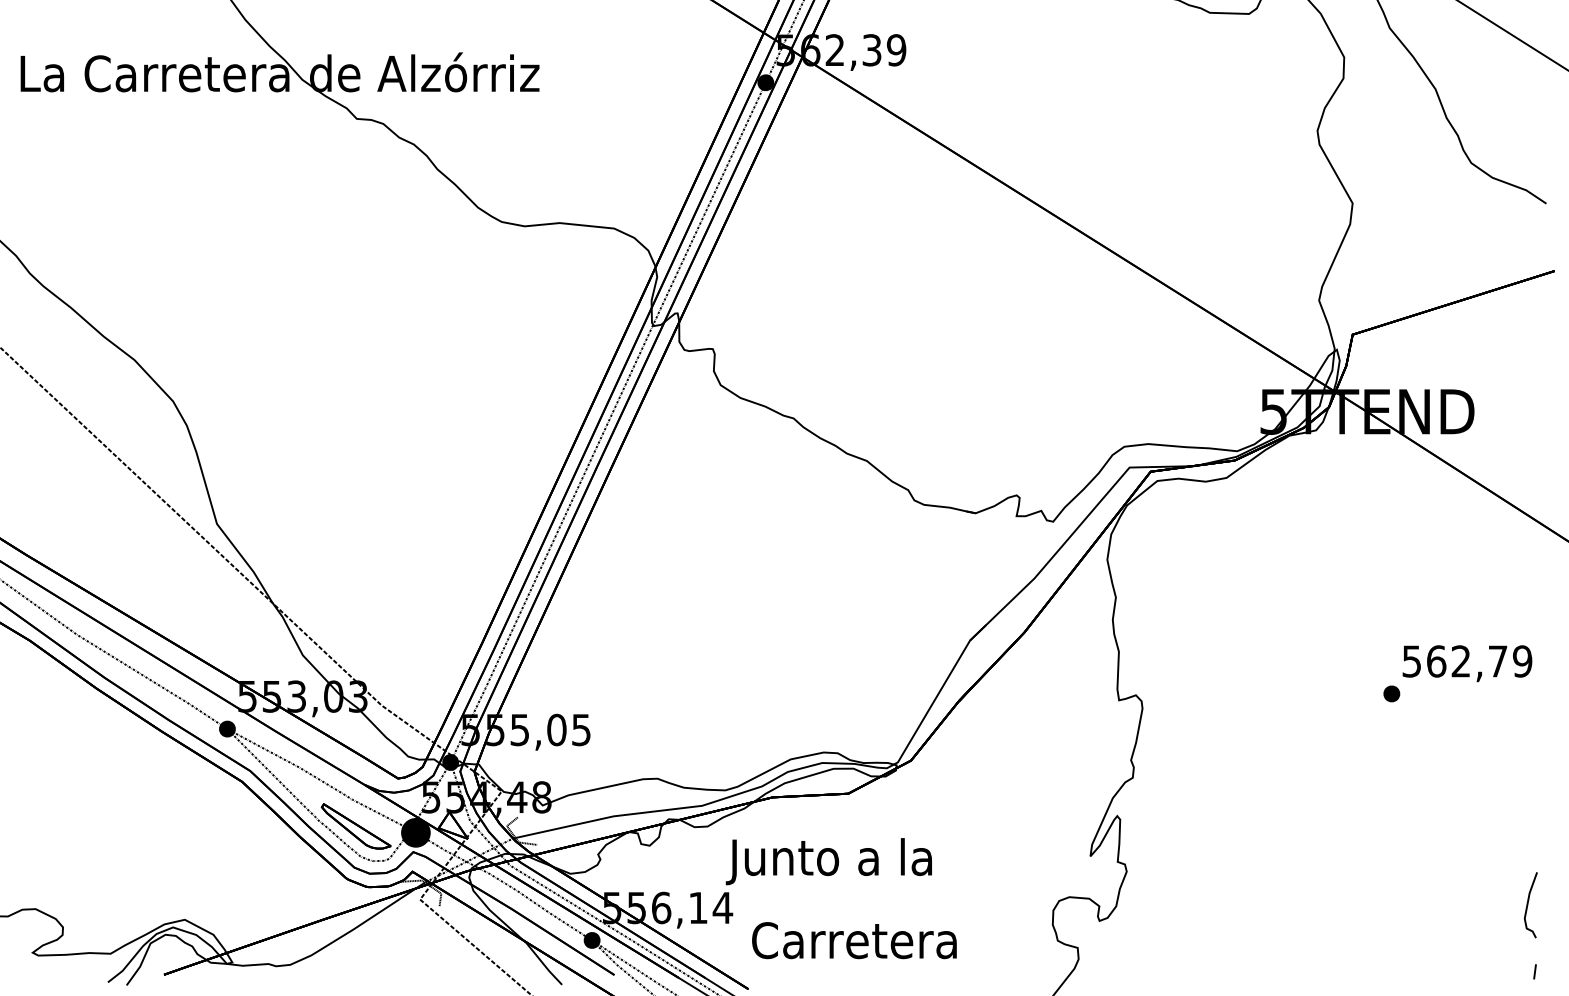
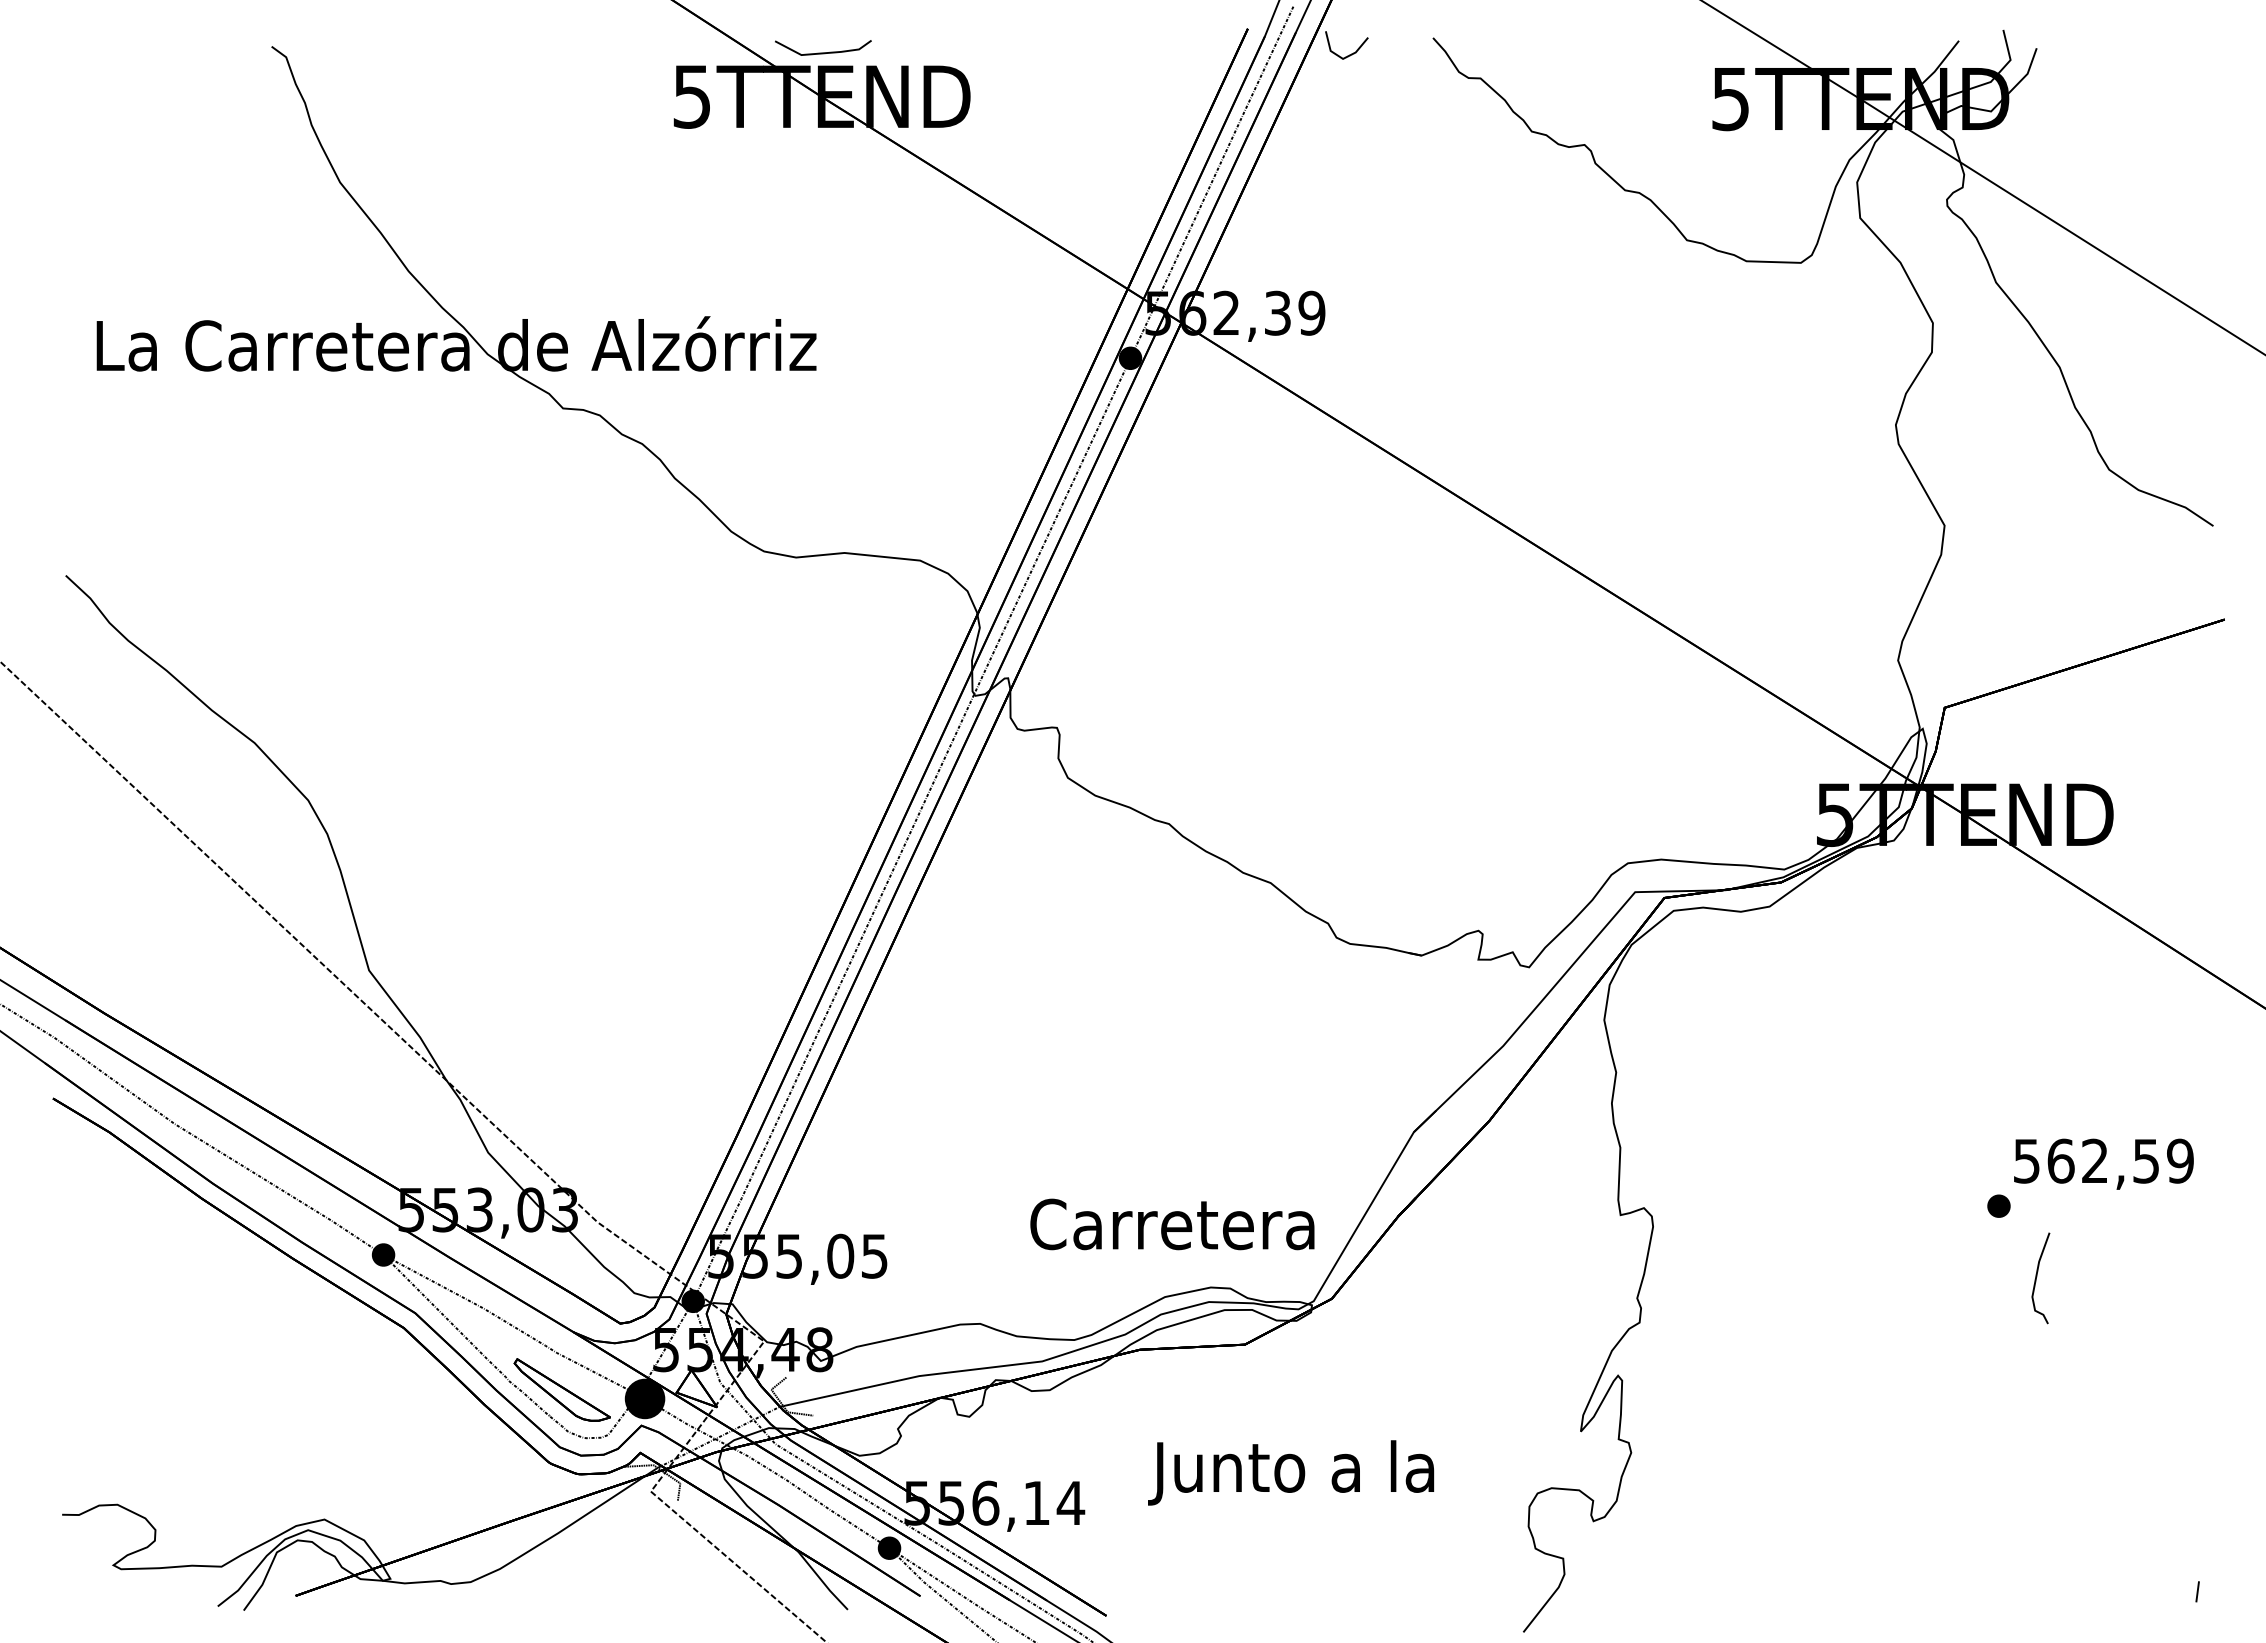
text: (1497, 661) -> (2145, 1161), 562,79 -> 562,59
text: (829, 861) -> (1291, 1472), moved
curve: (1528, 903) -> (2037, 1276), moved
text: (854, 940) -> (1172, 1224), moved

